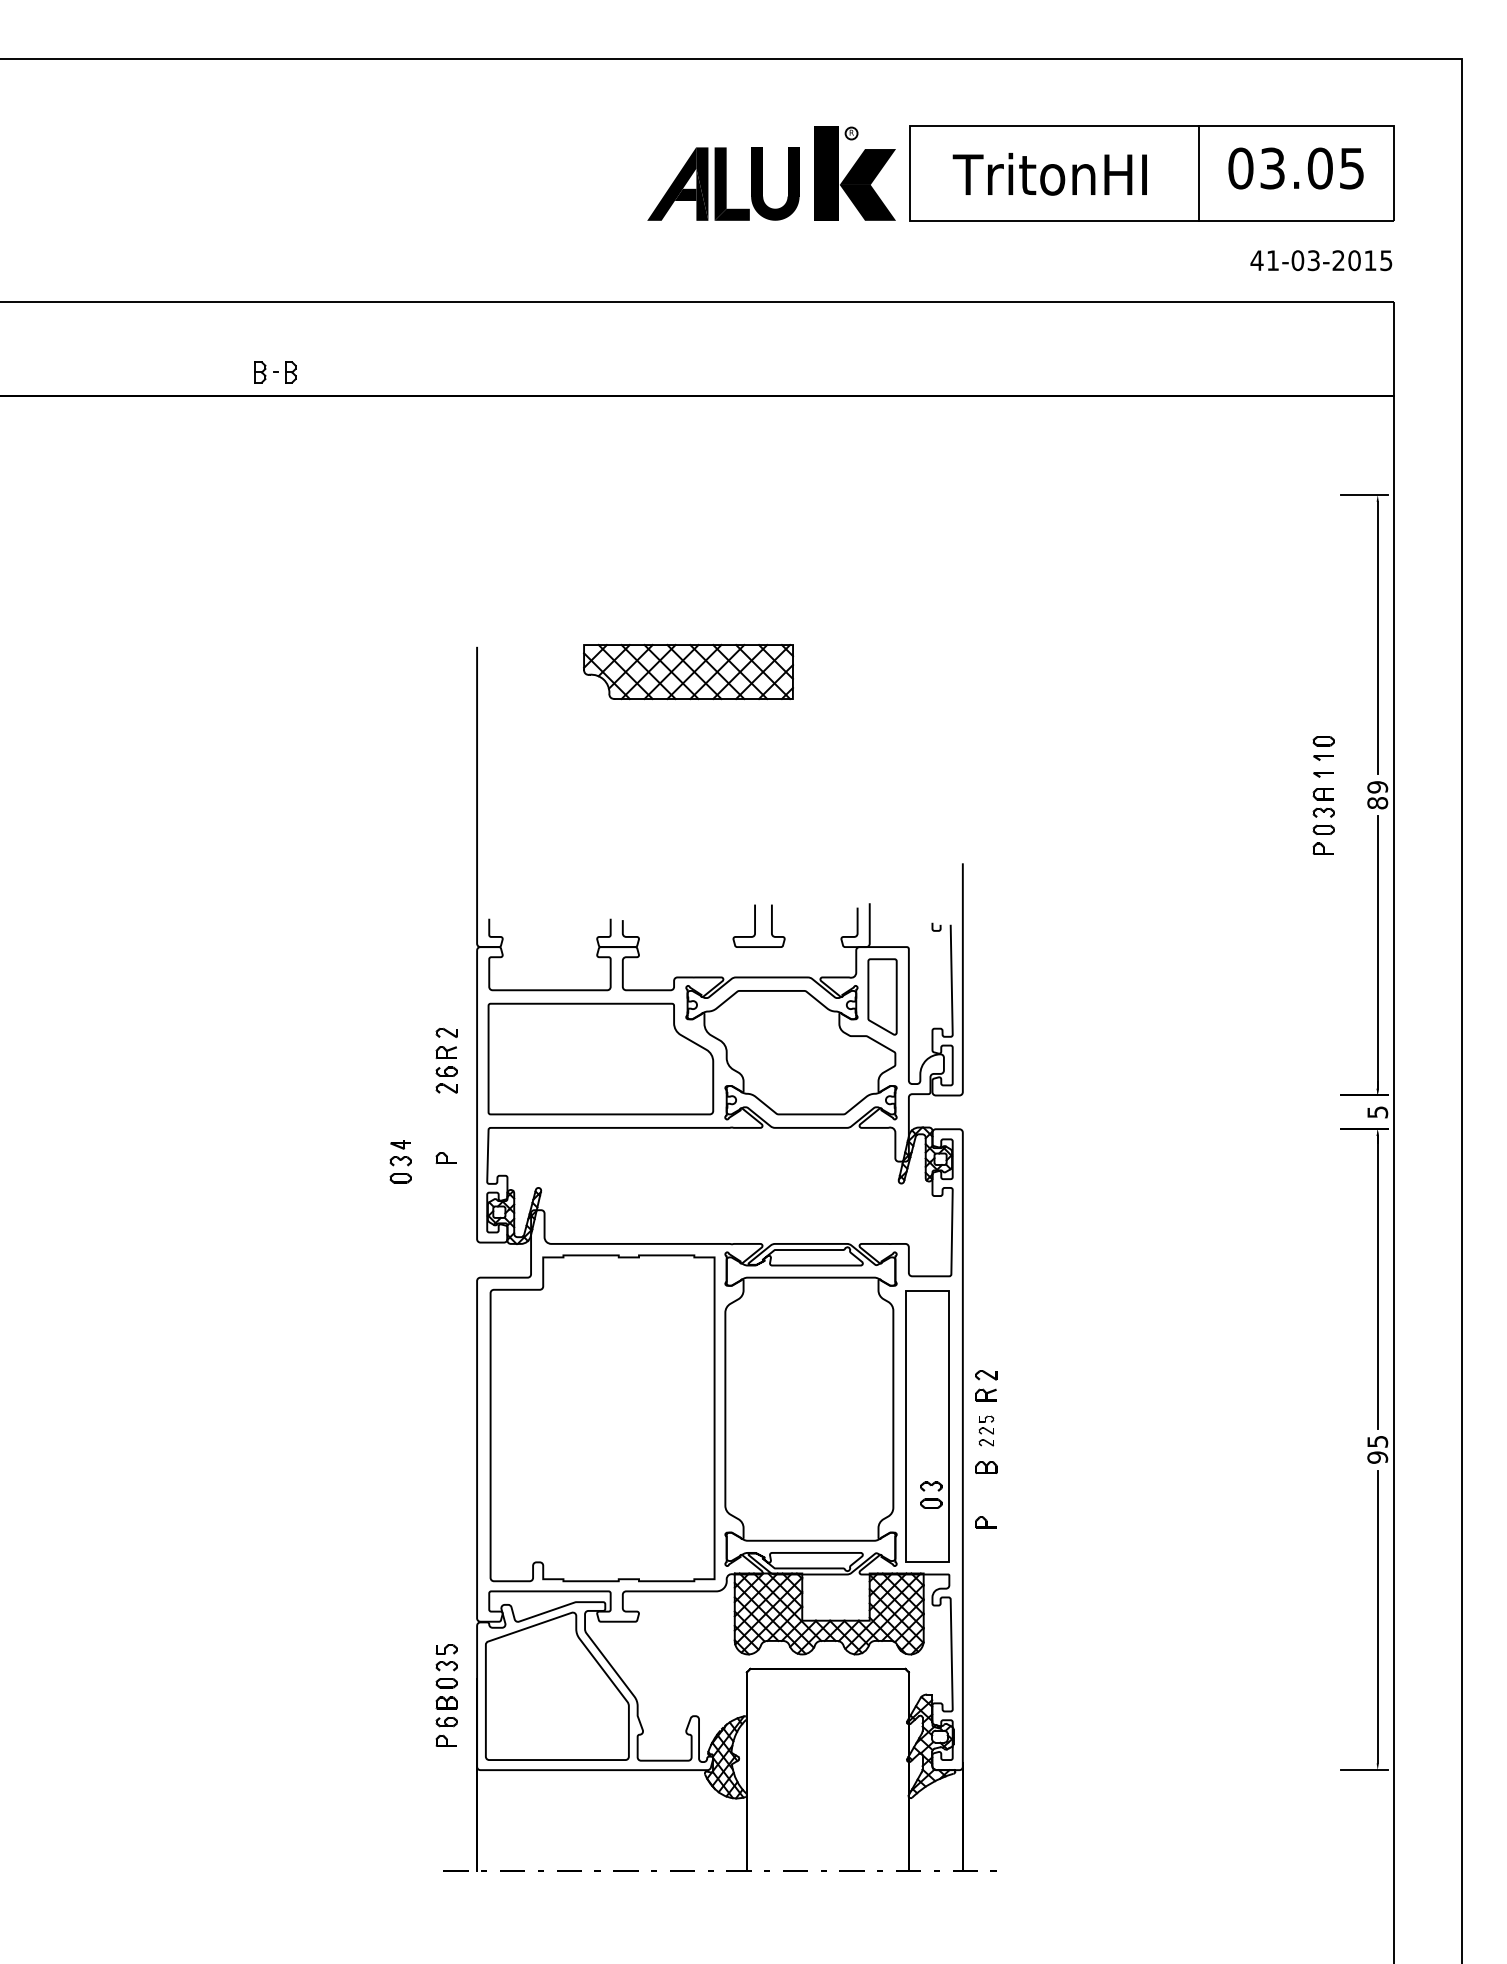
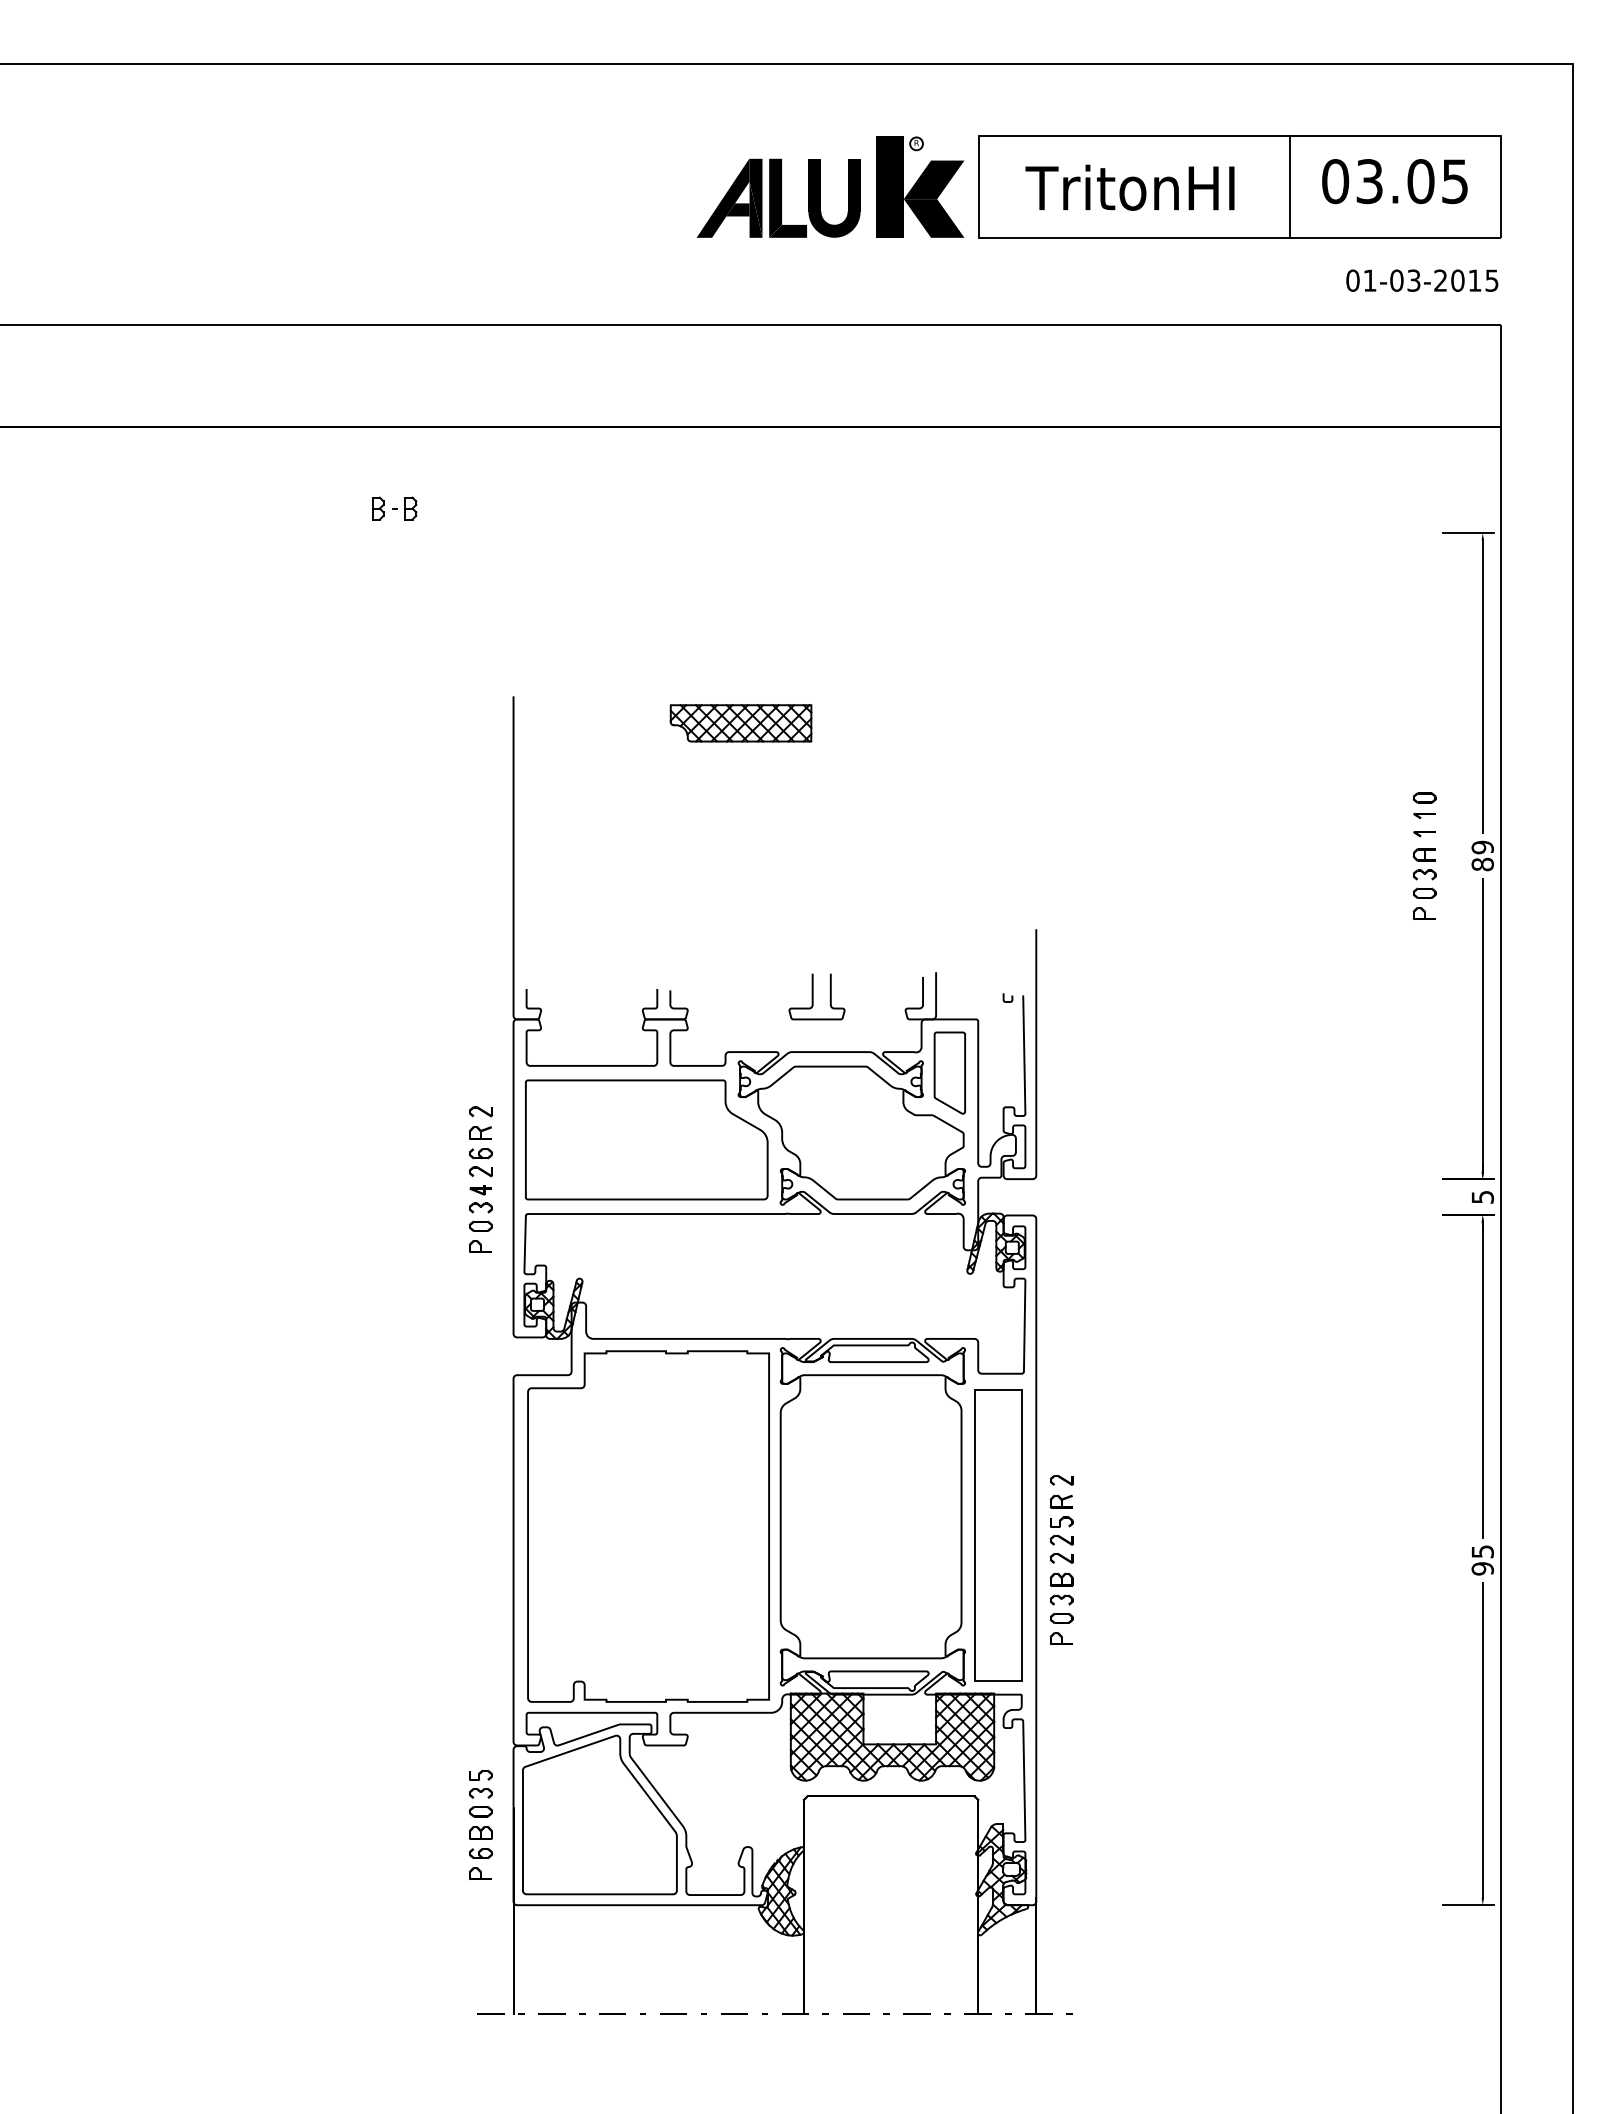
text: (1256, 260) -> (1352, 280), 41-03-2015 -> 01-03-2015
part: (275, 372) -> (394, 508), moved
part: (688, 671) -> (741, 722), size x0.62
part: (400, 1161) -> (480, 1208), moved
part: (986, 1430) -> (1061, 1539), size x1.43
part: (931, 1494) -> (1061, 1608), moved

